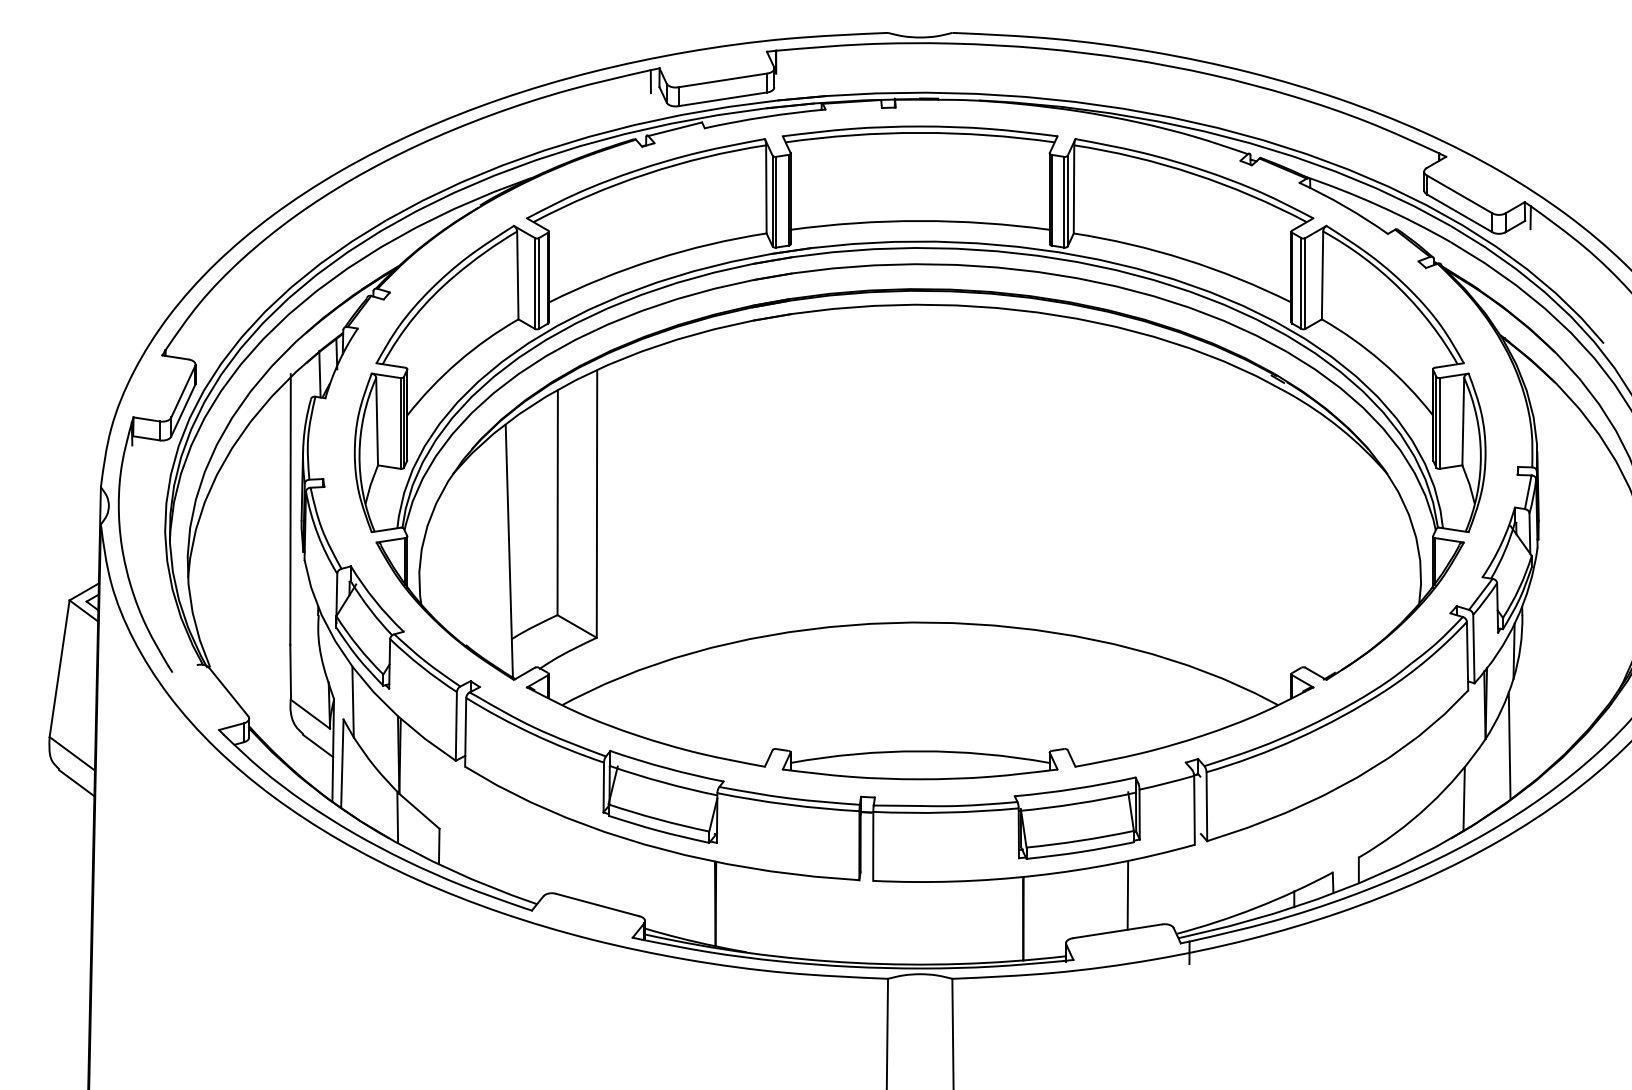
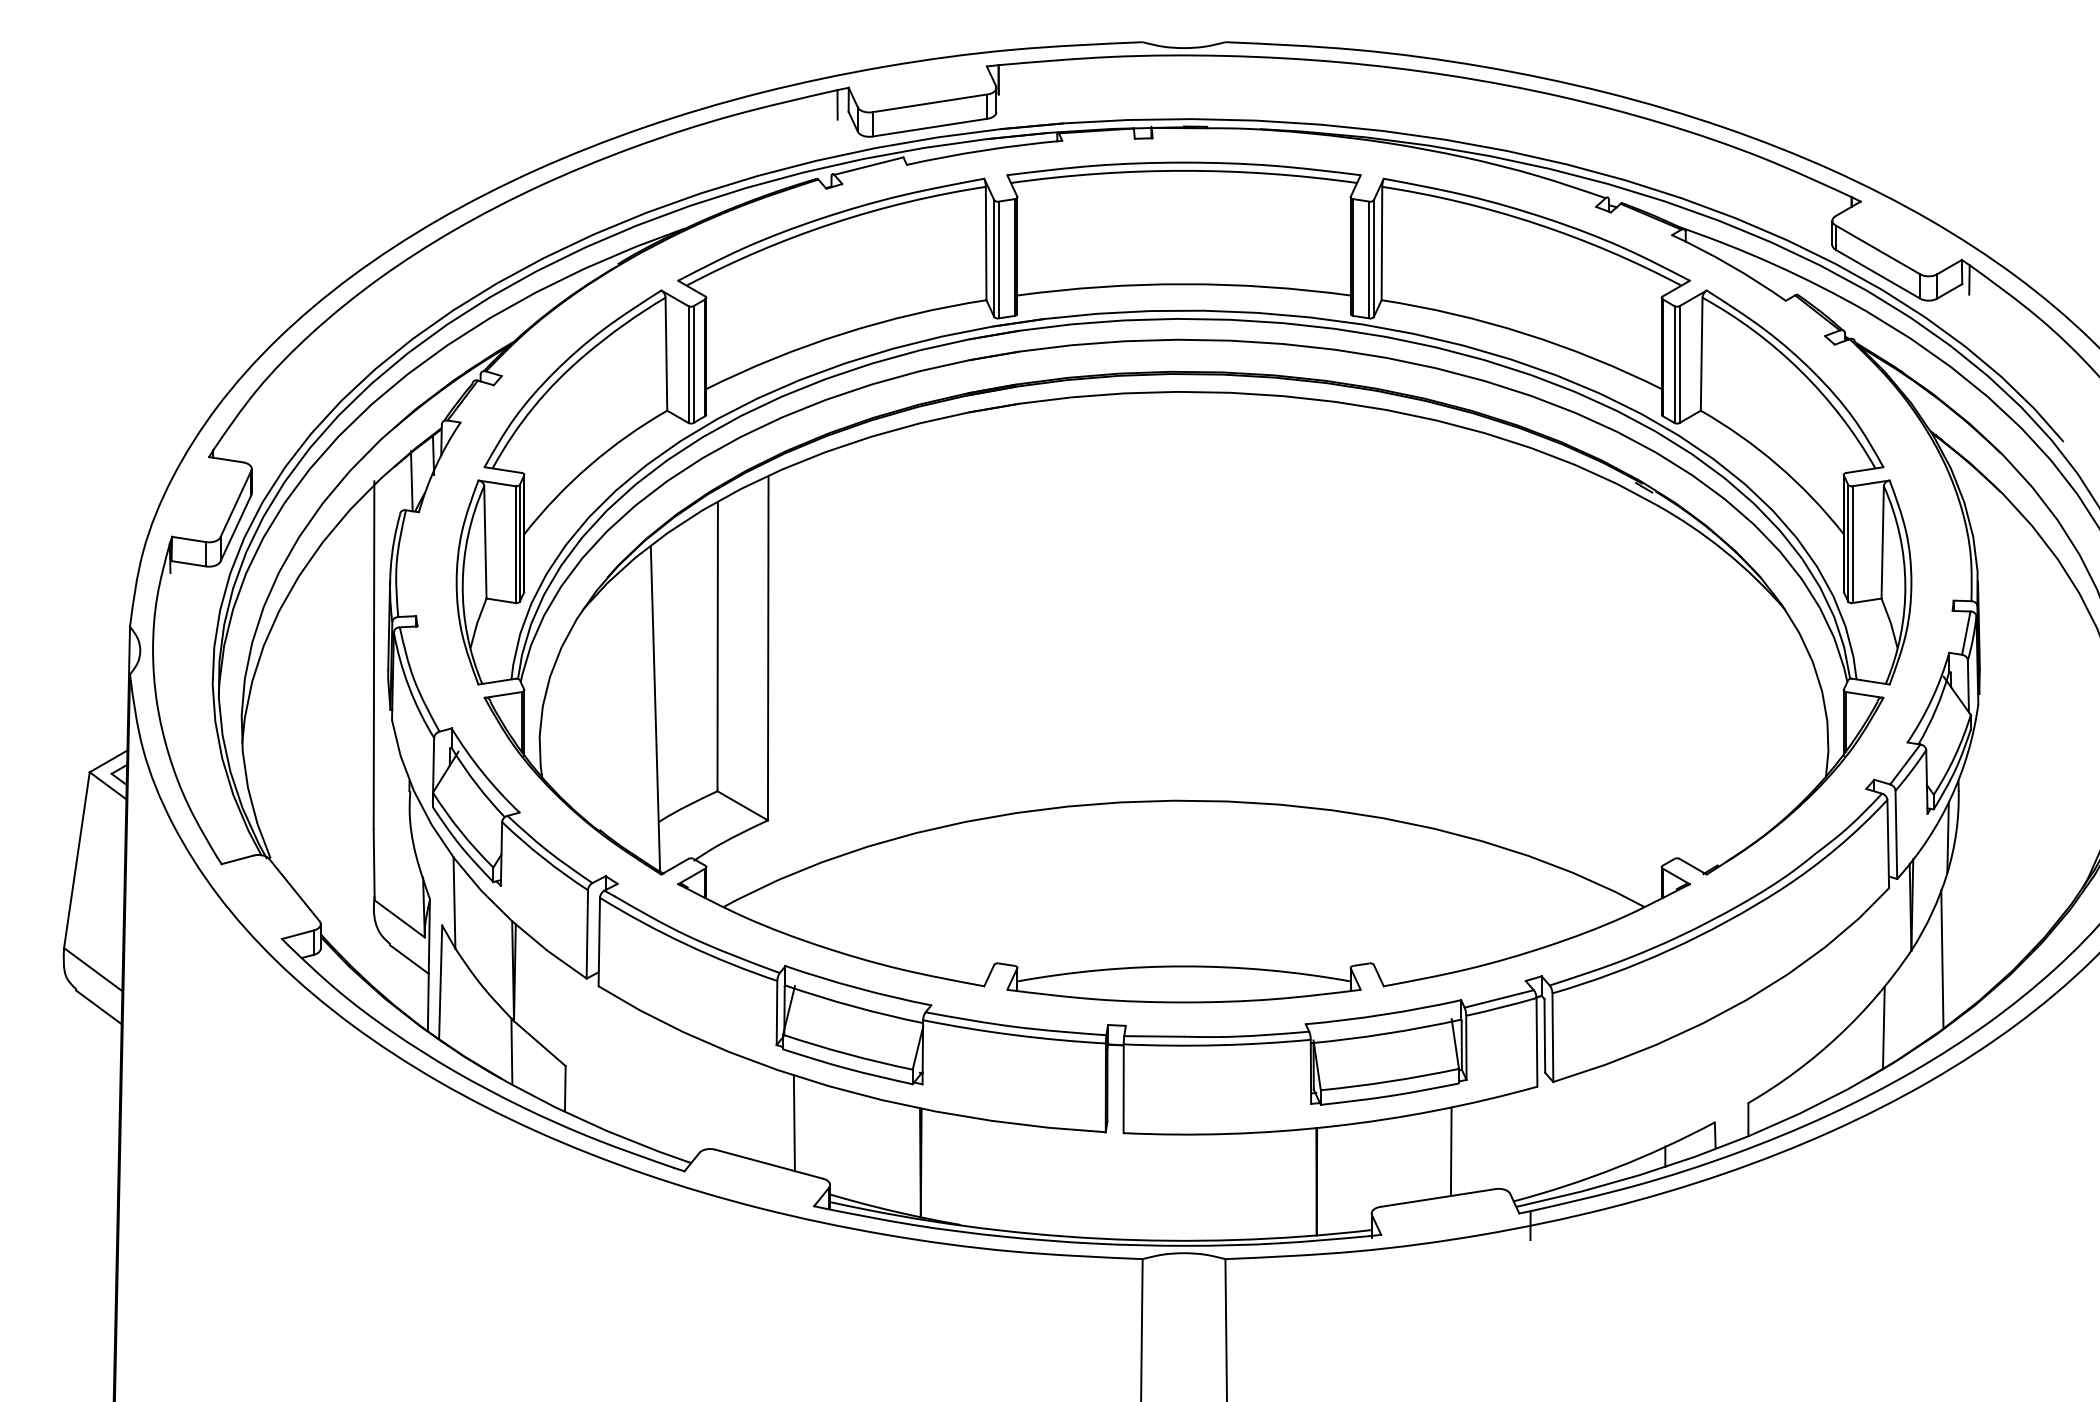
line: (184, 668) -> (237, 859), added
line: (1165, 776) -> (1499, 998), added
line: (1200, 805) -> (1544, 1036), added
line: (616, 873) -> (793, 1123), added

